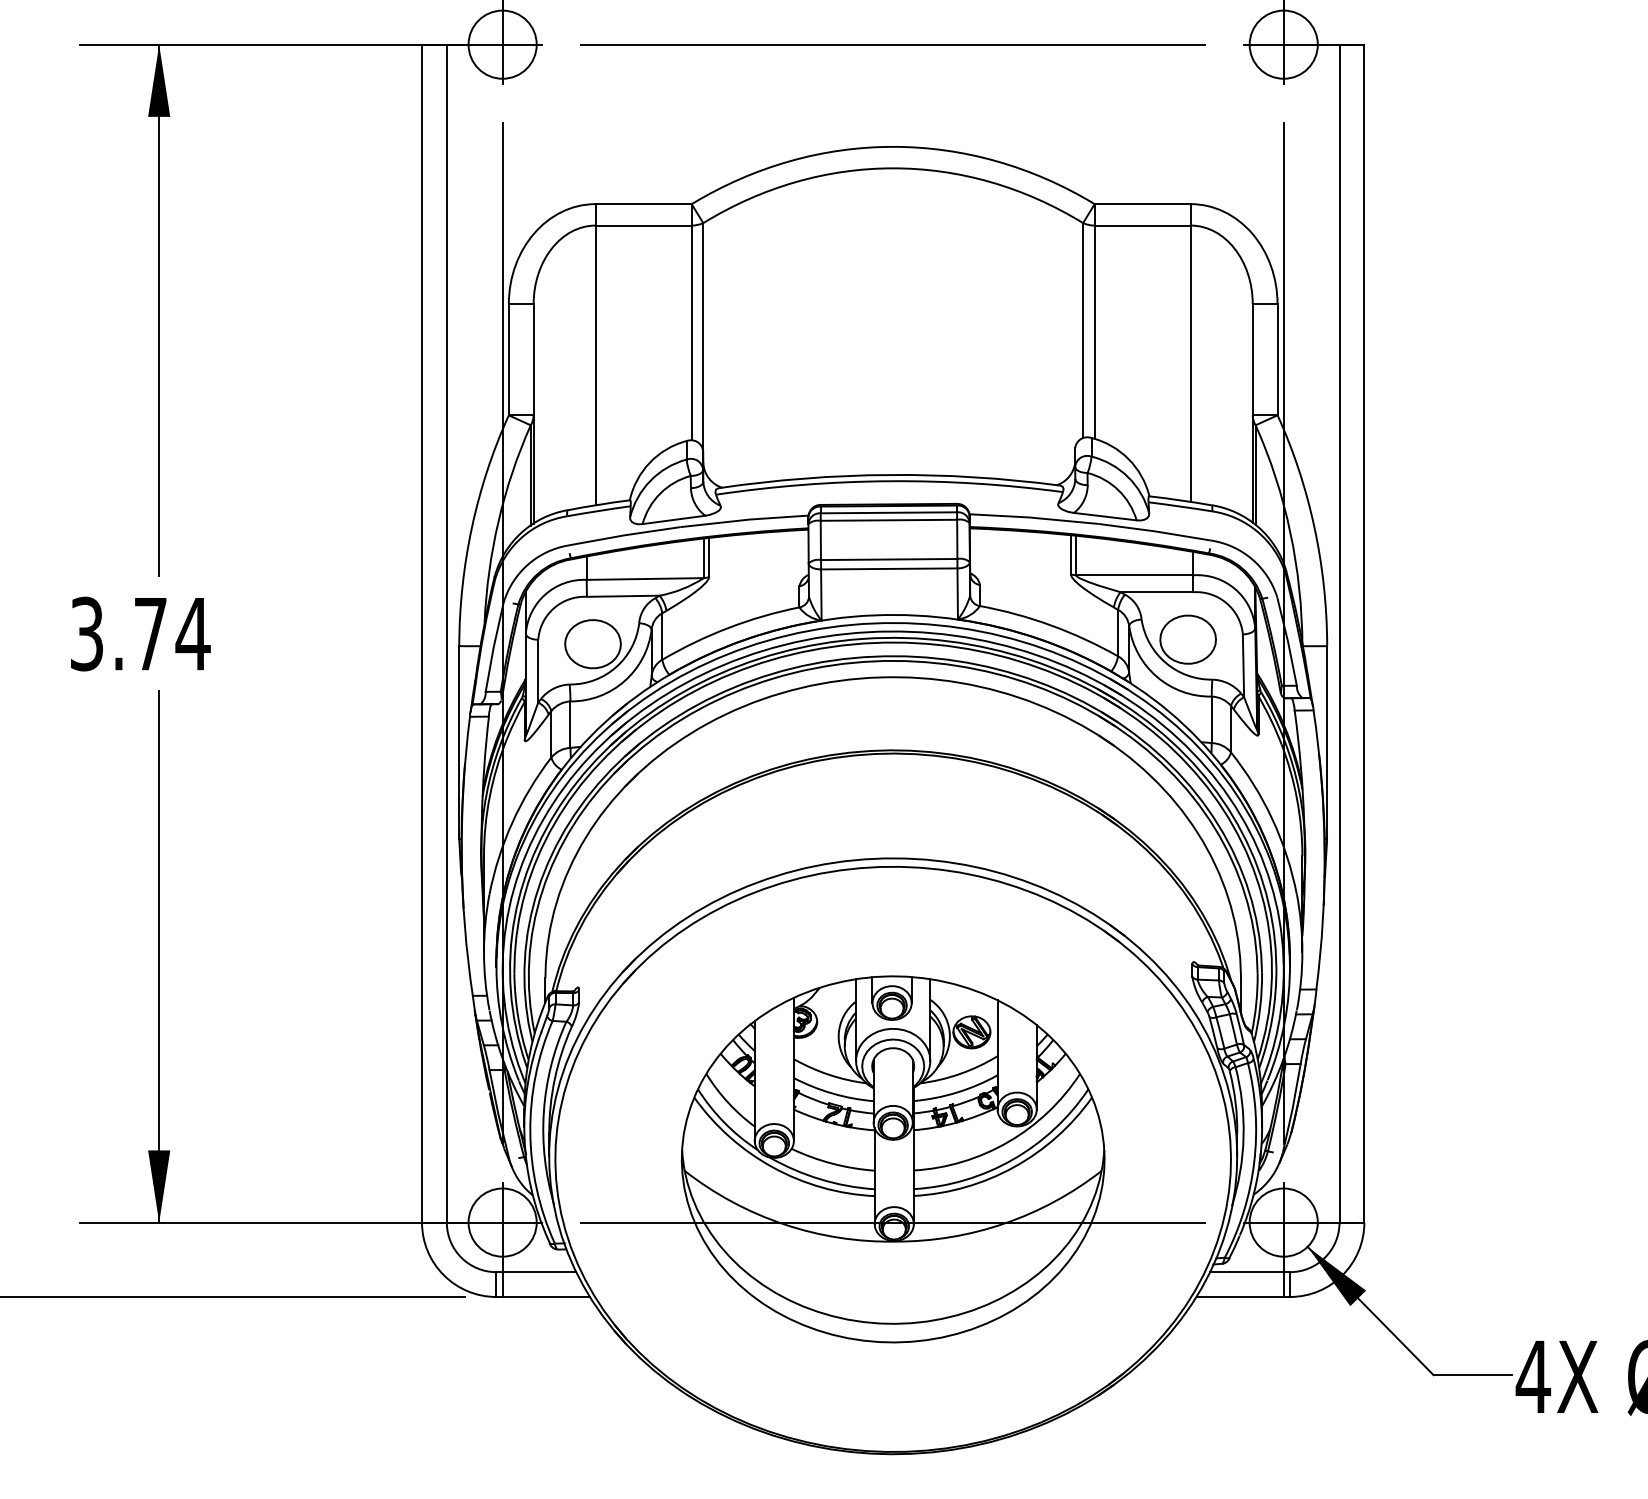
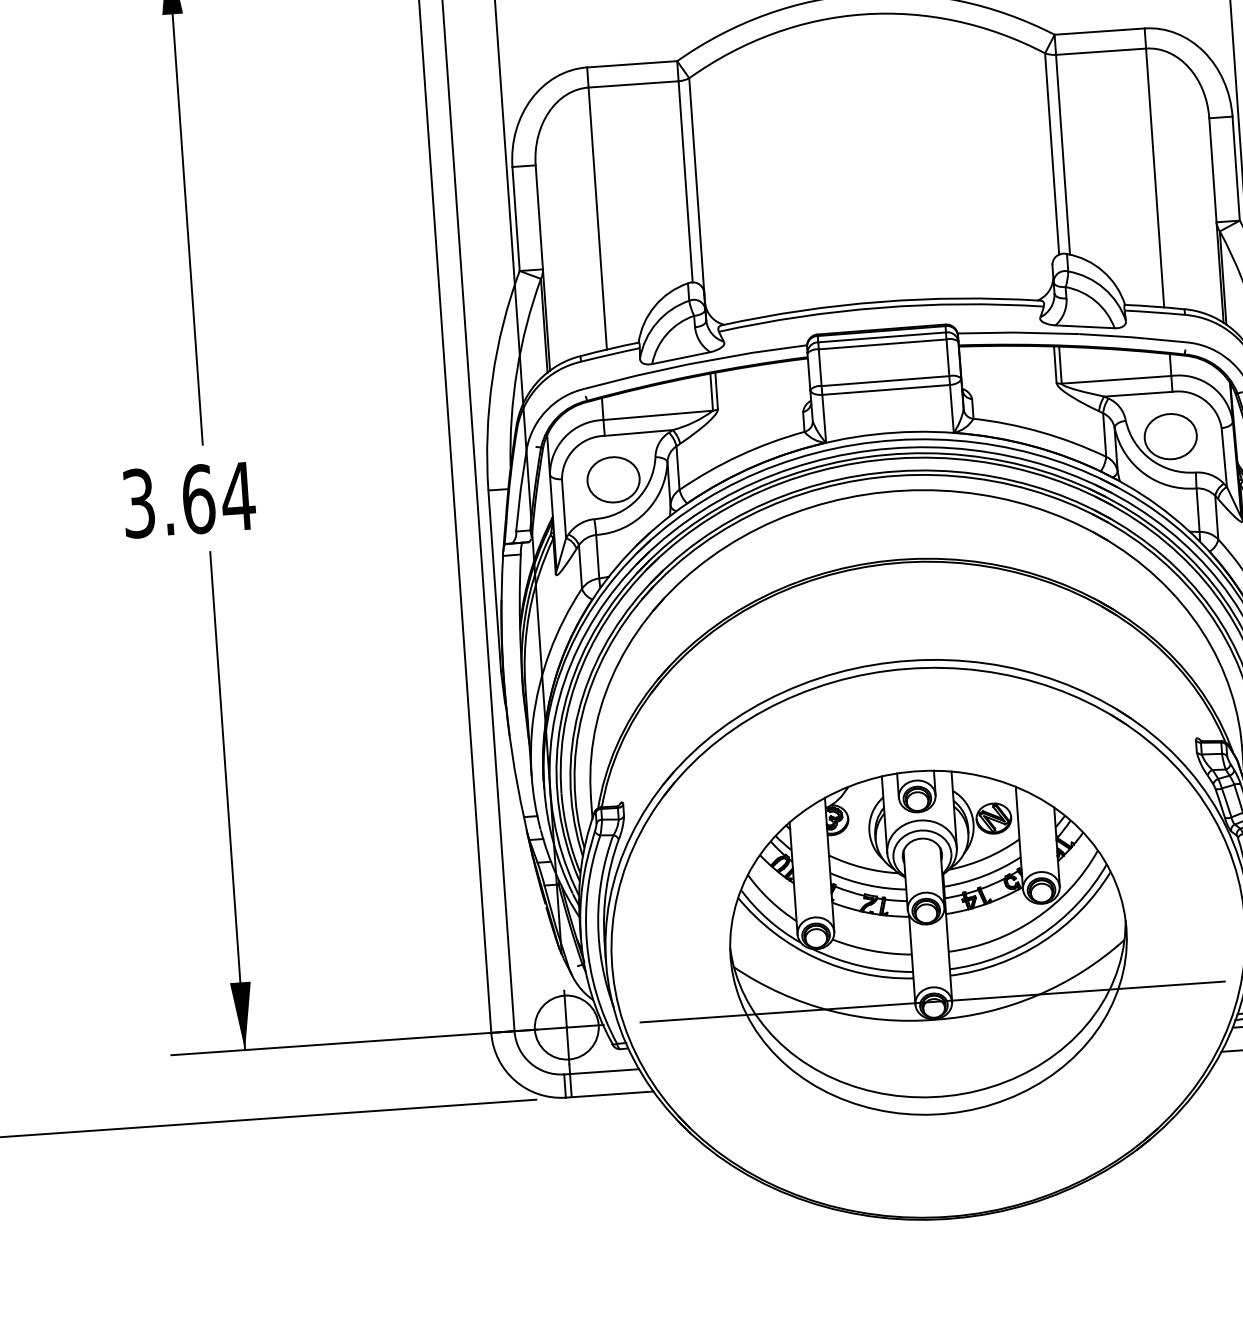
text: (150, 633) -> (198, 498), 3.74 -> 3.64

